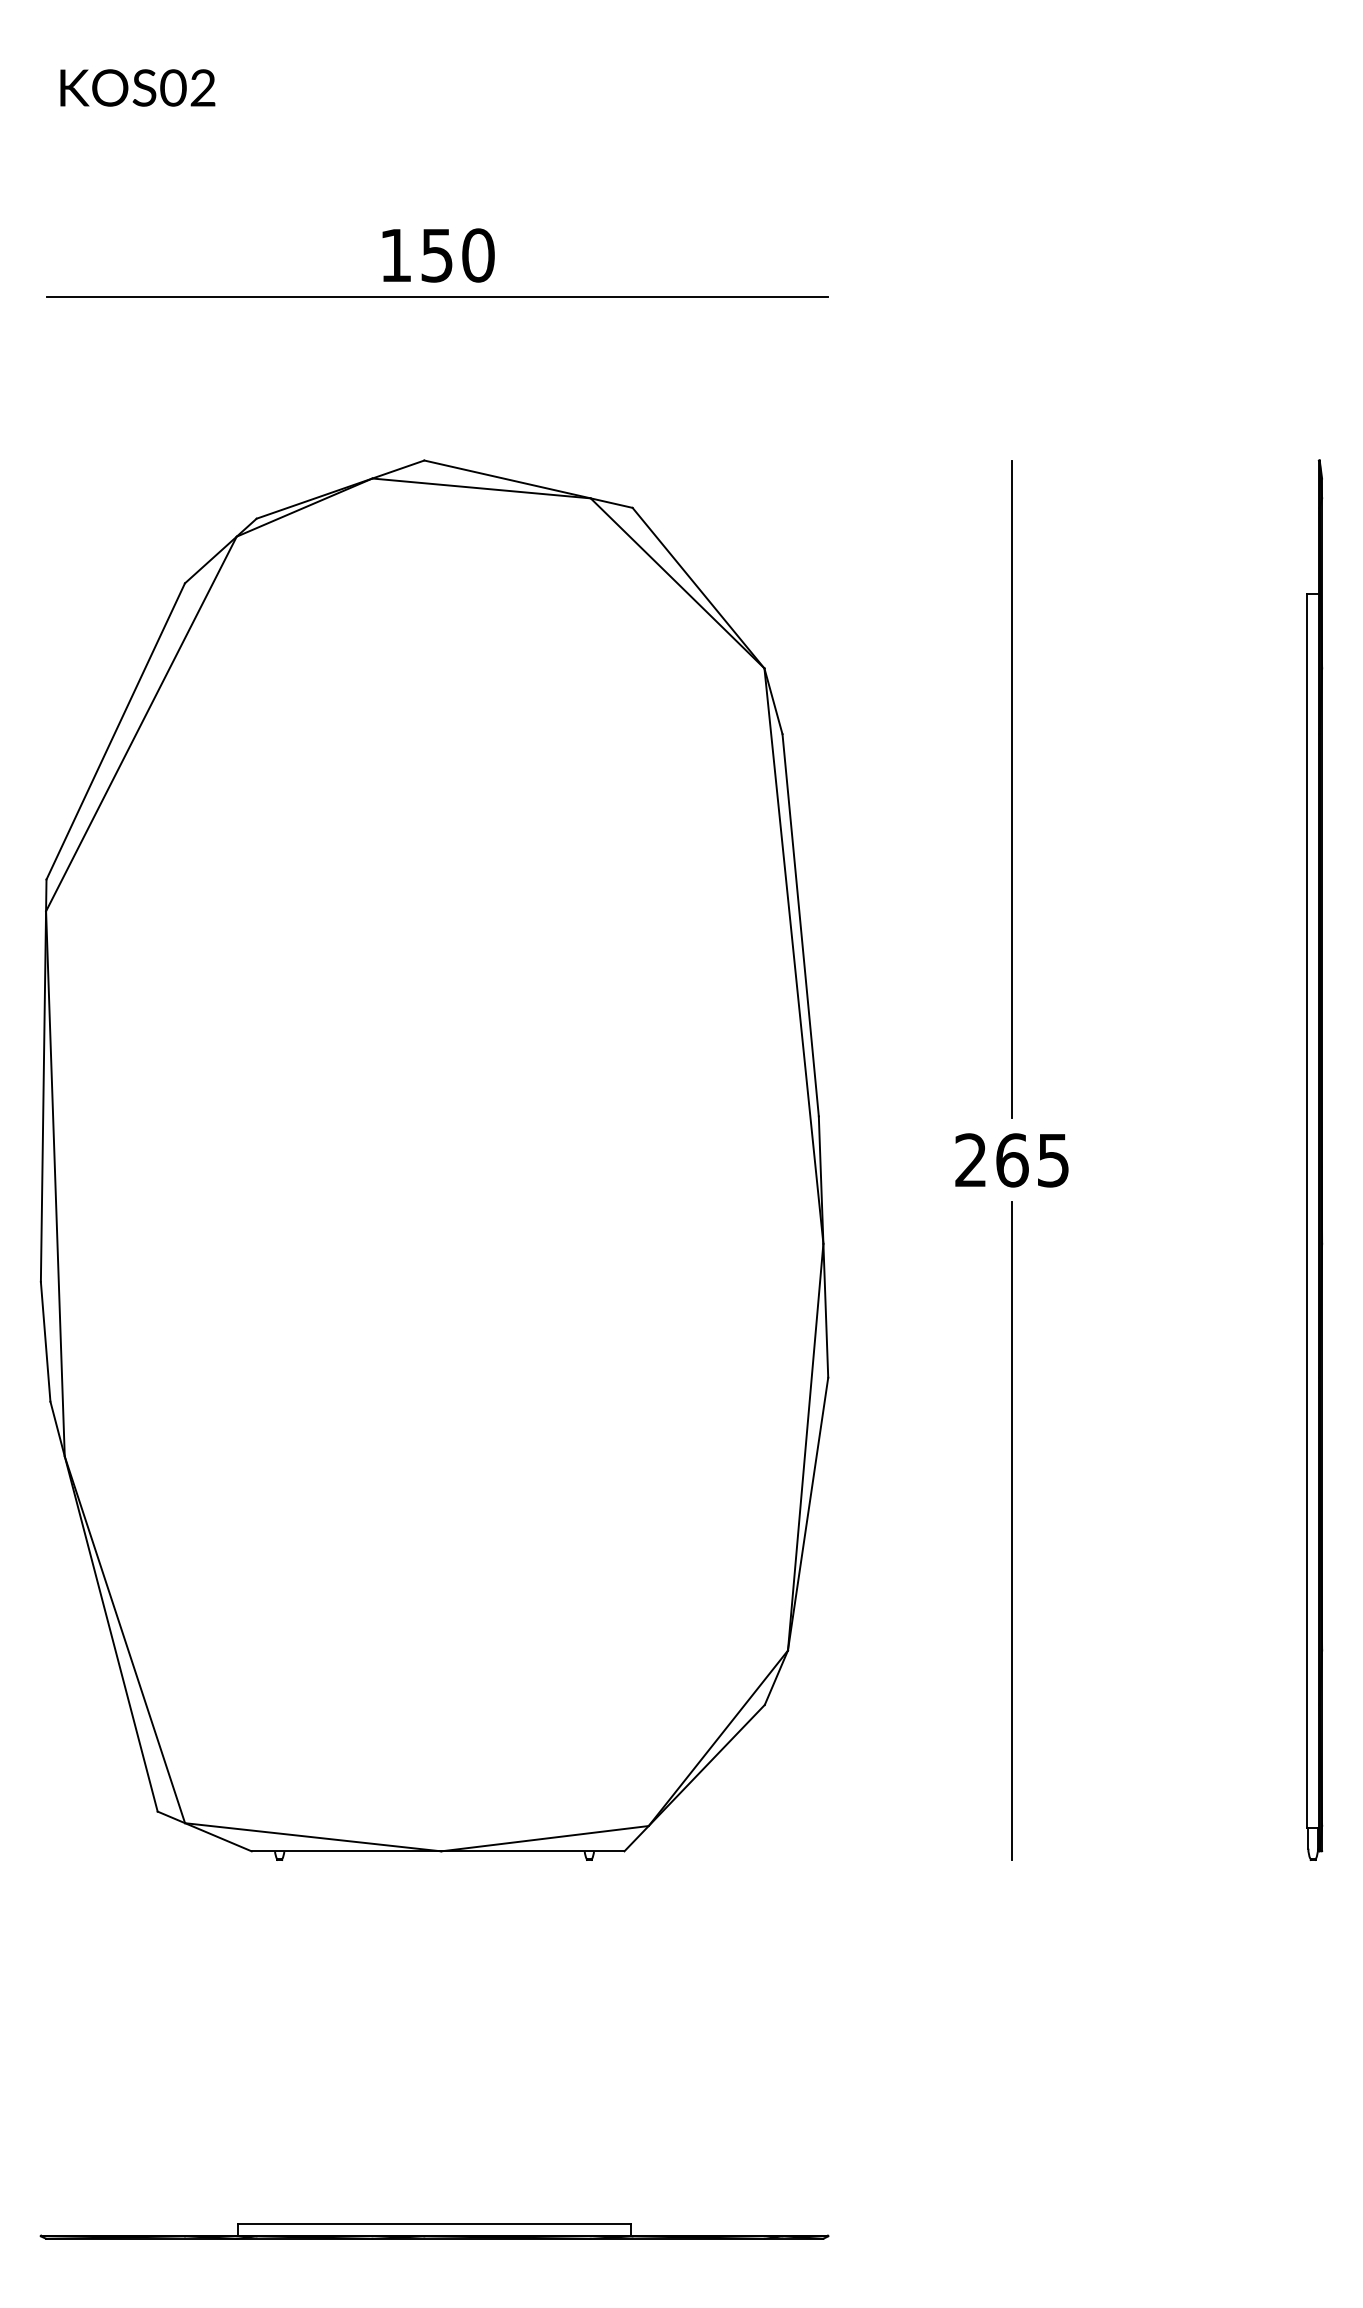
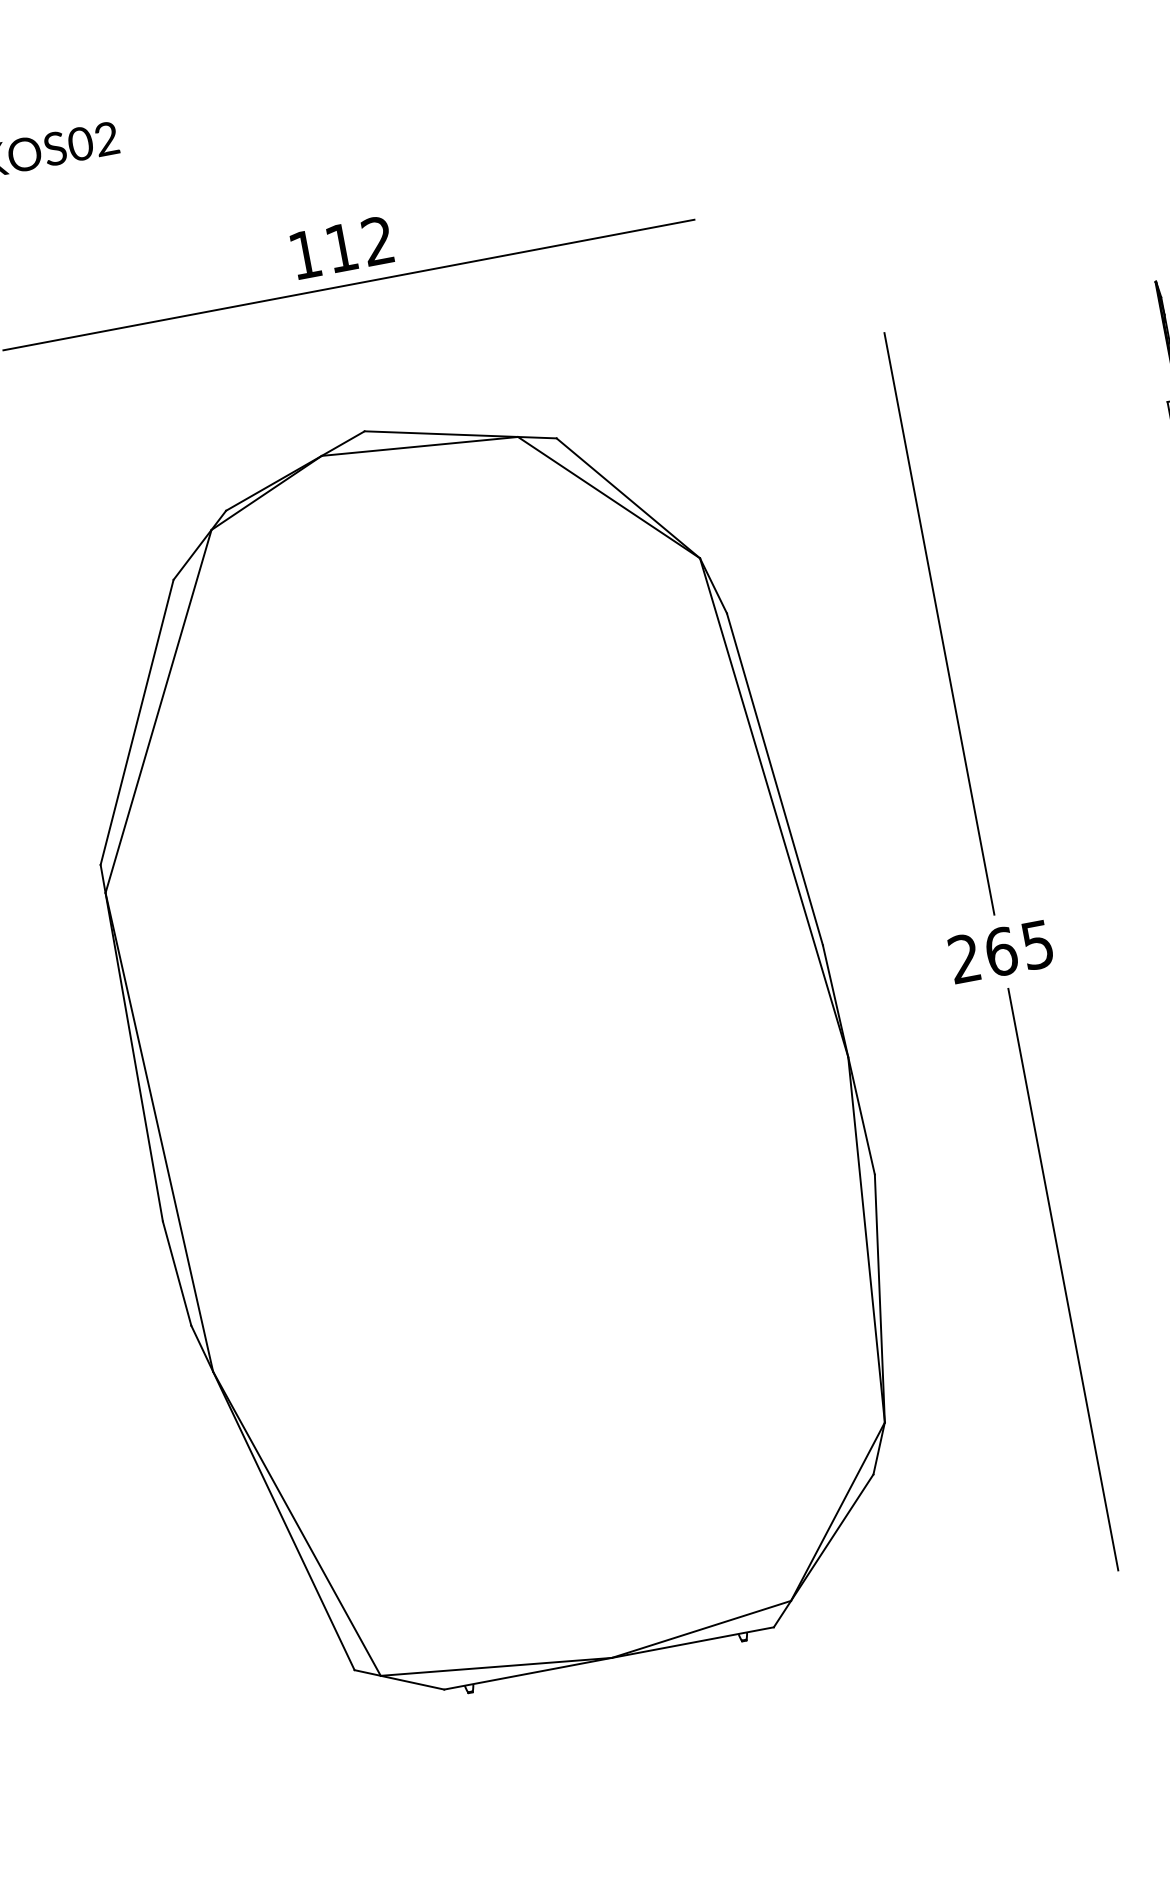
text: (457, 255) -> (359, 244), 150 -> 112

